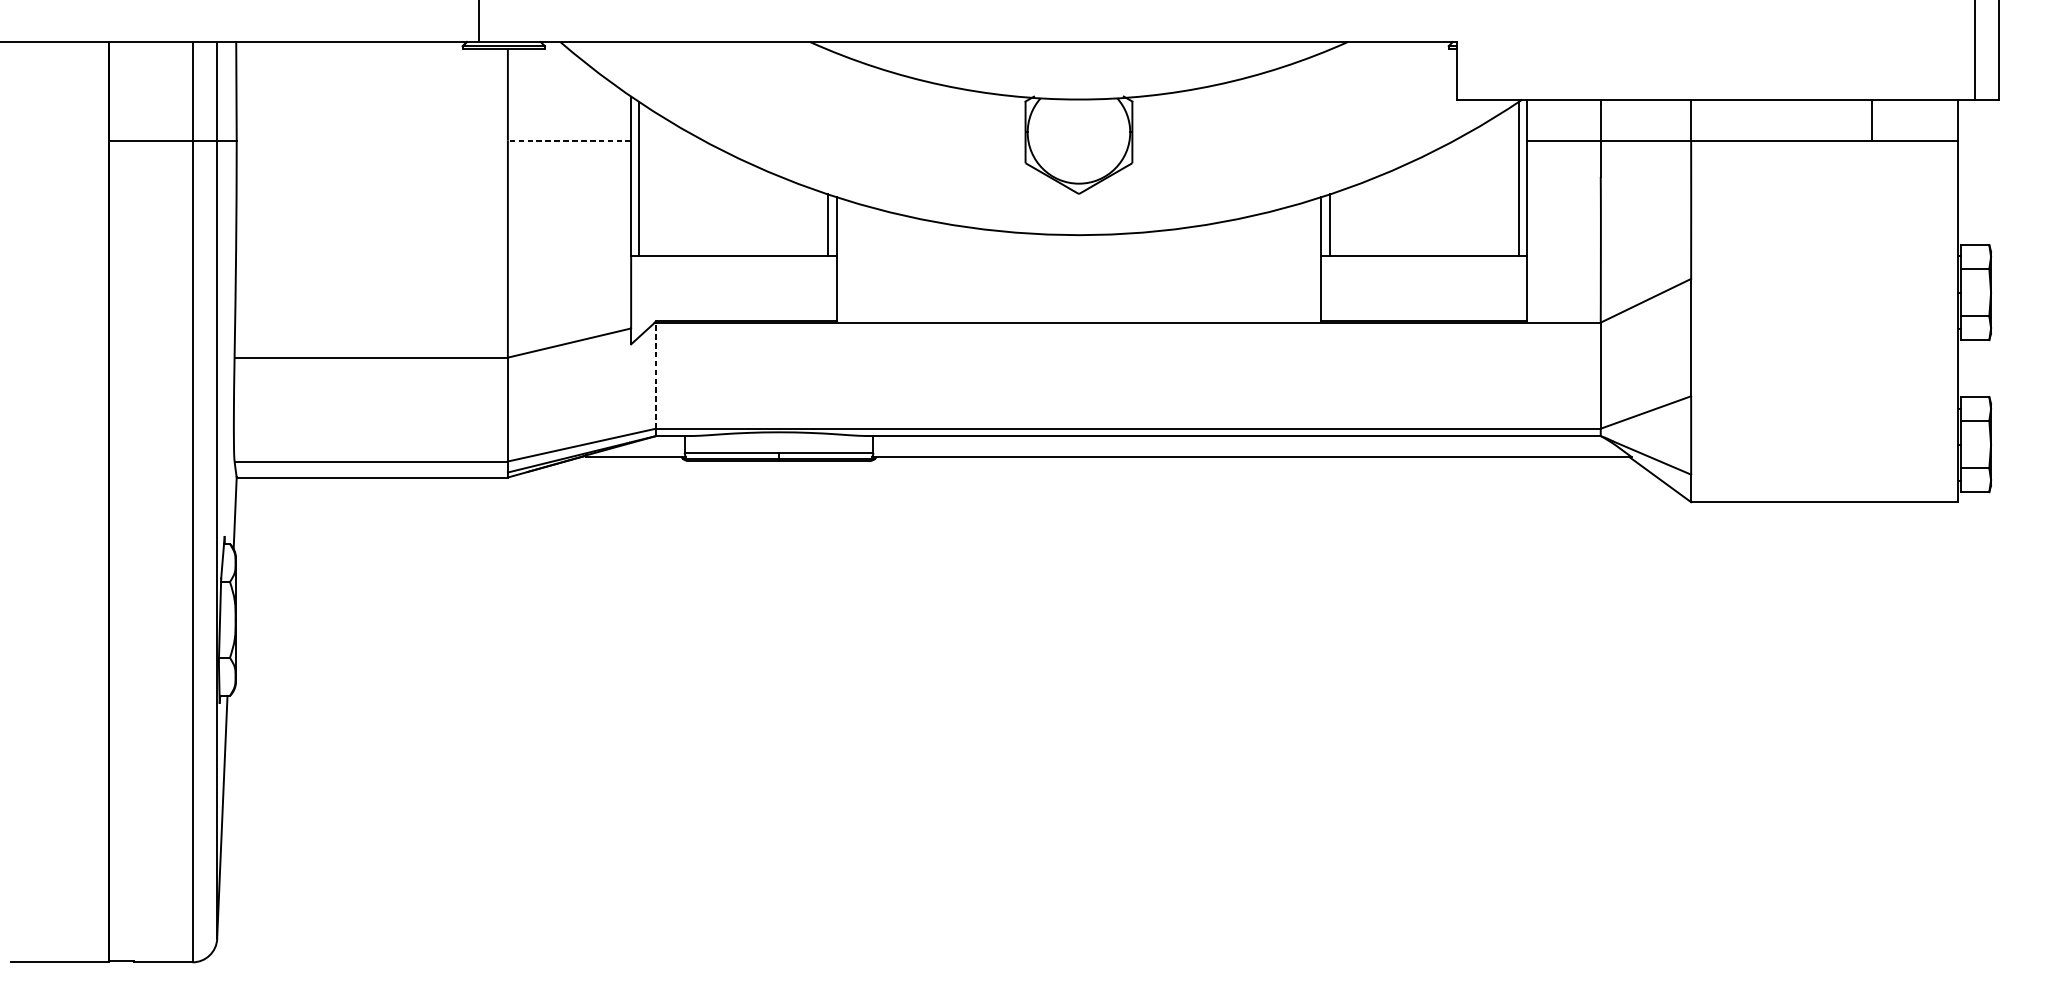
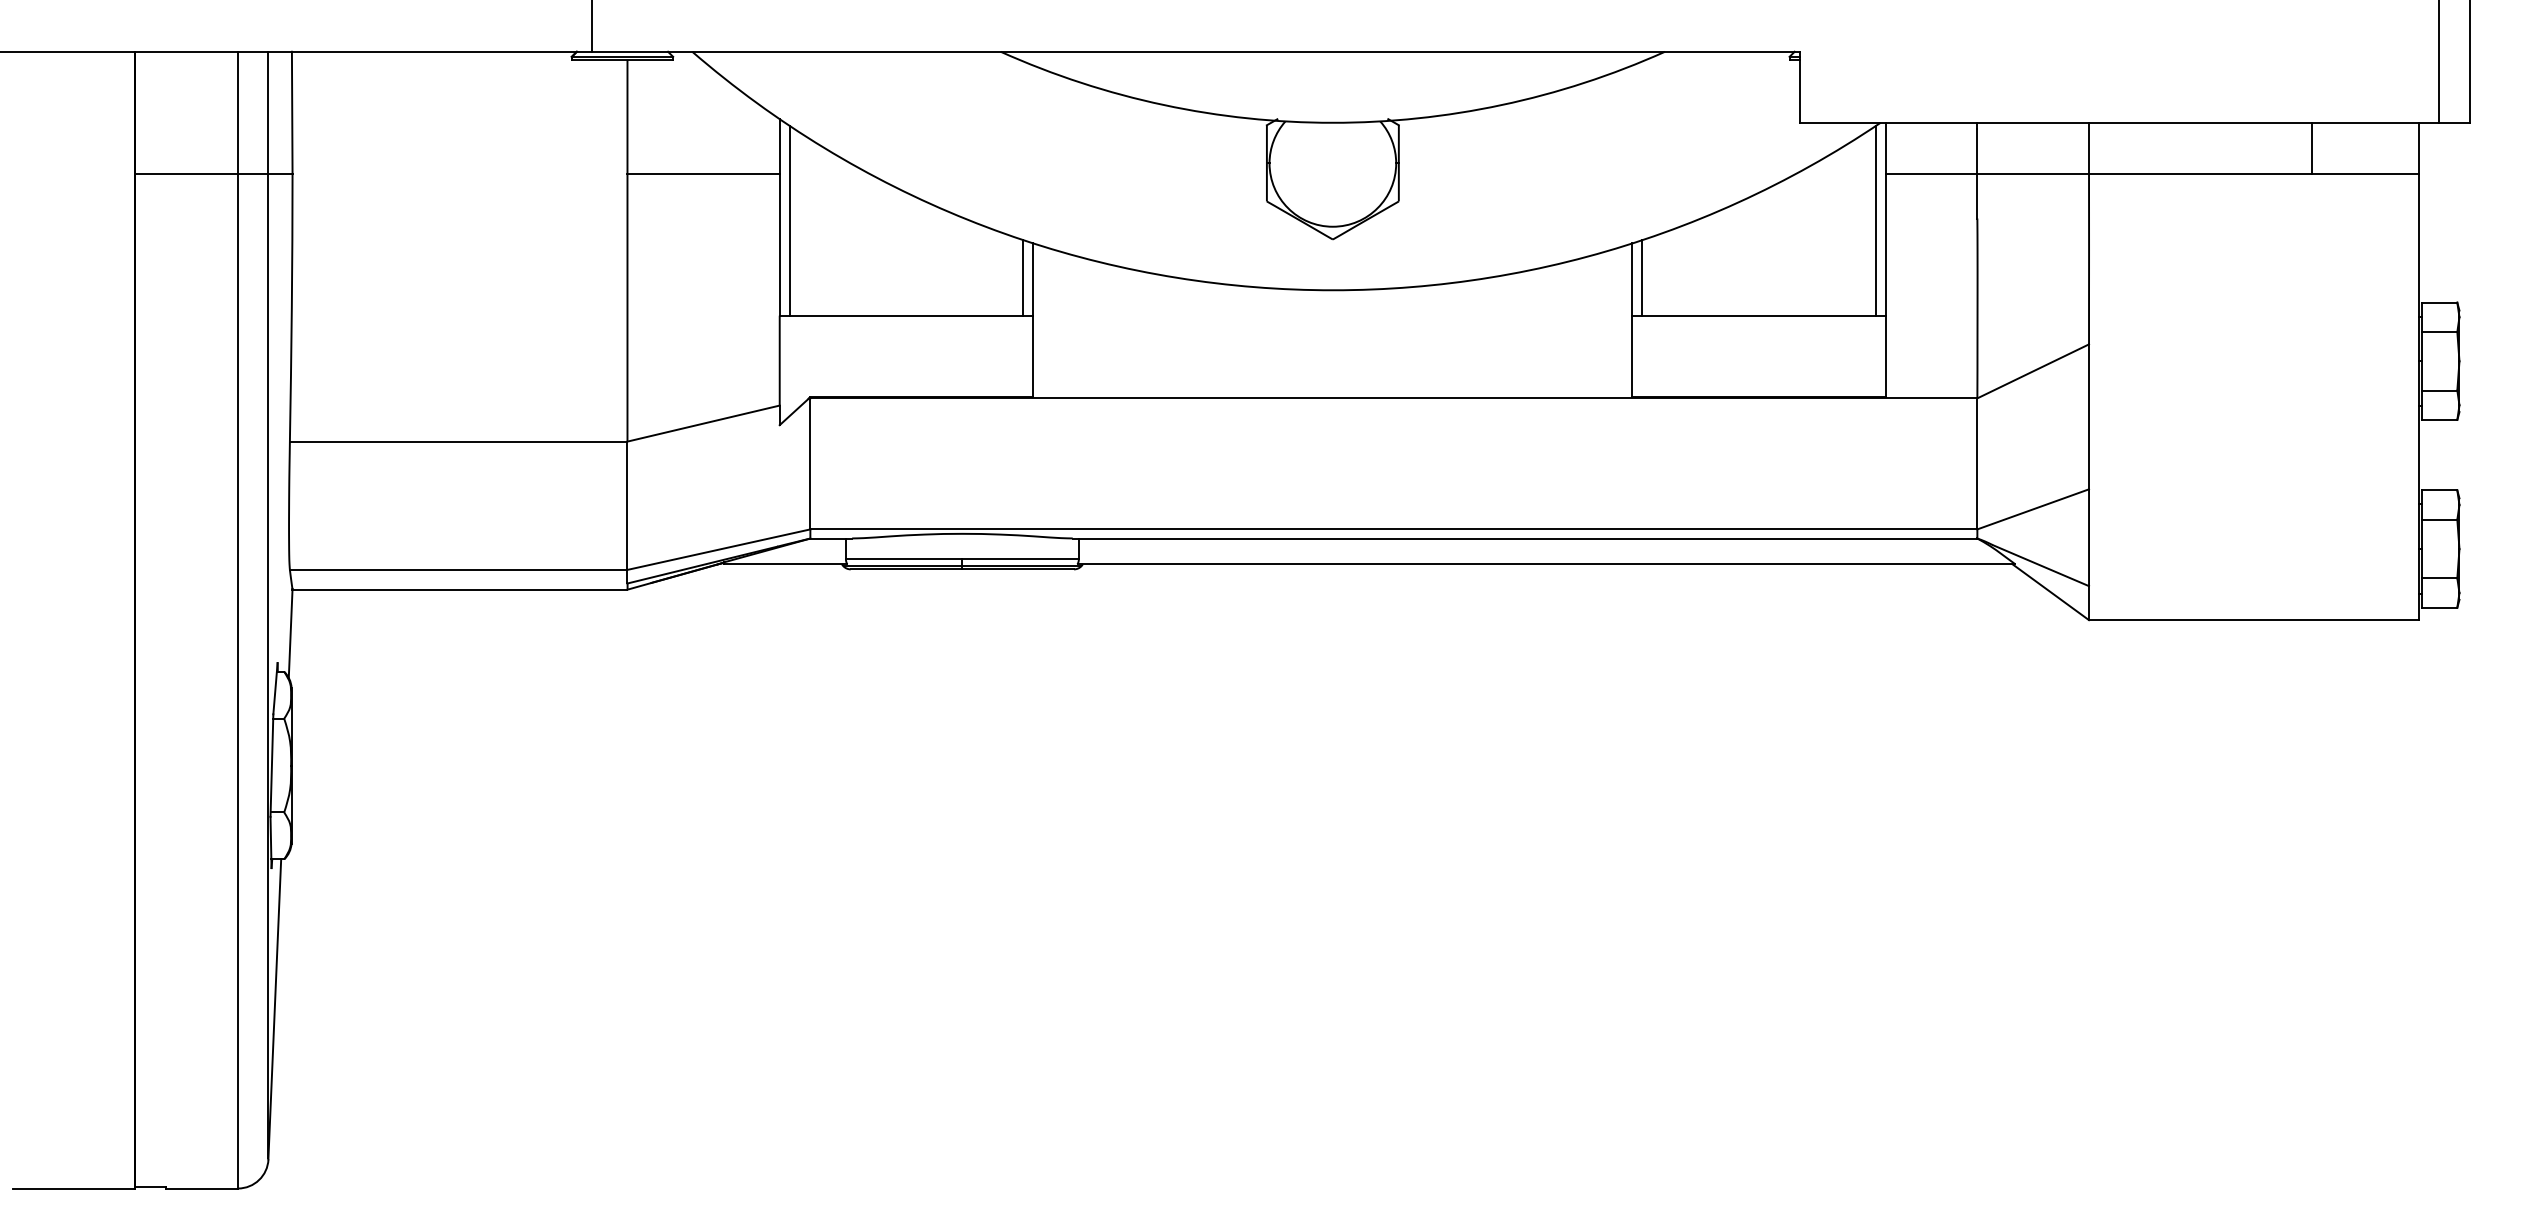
line: (569, 140) -> (703, 173), dashed -> solid
line: (656, 375) -> (810, 463), dashed -> solid

